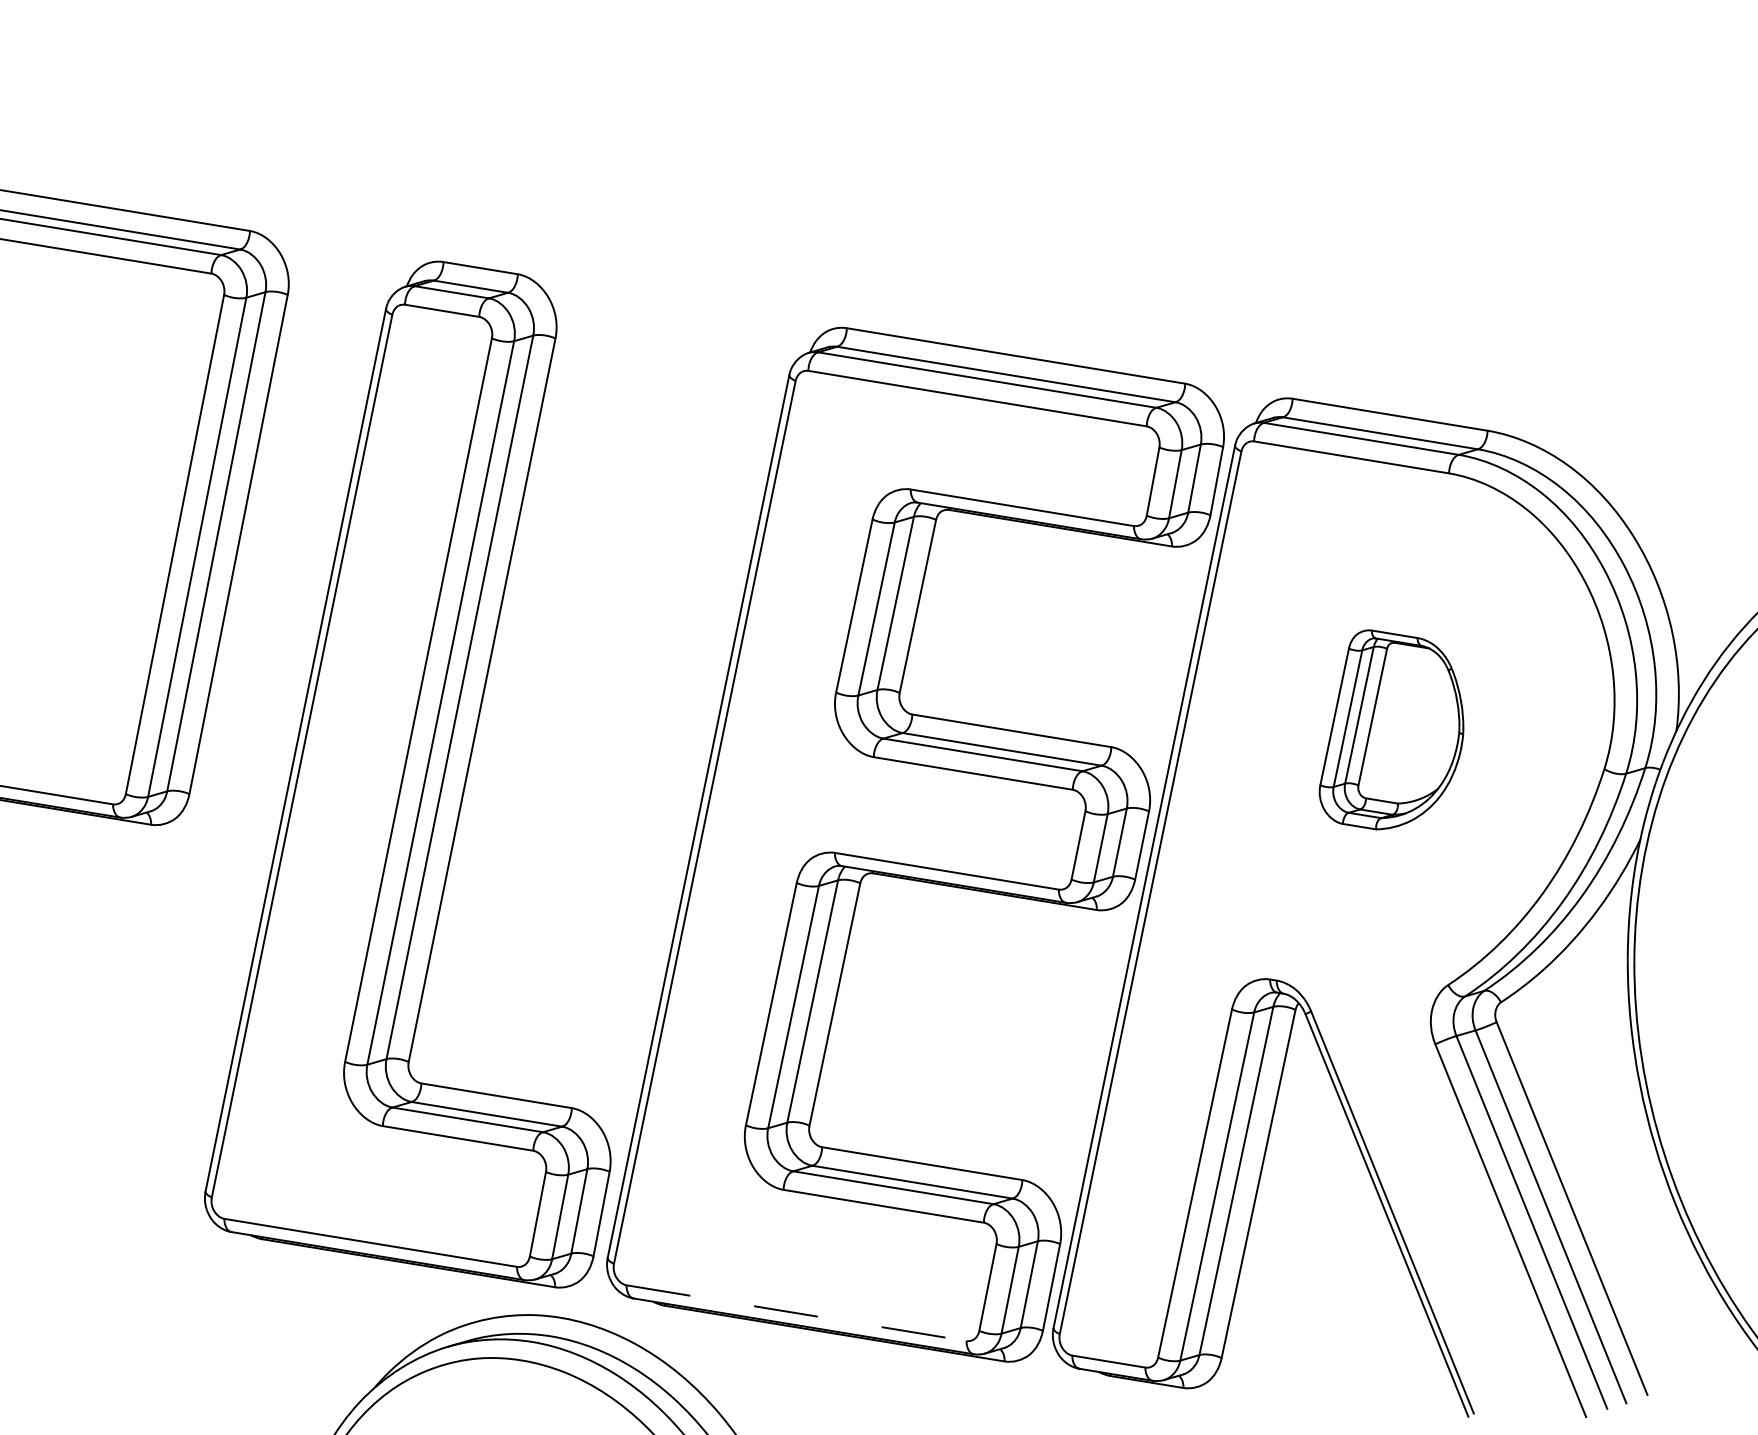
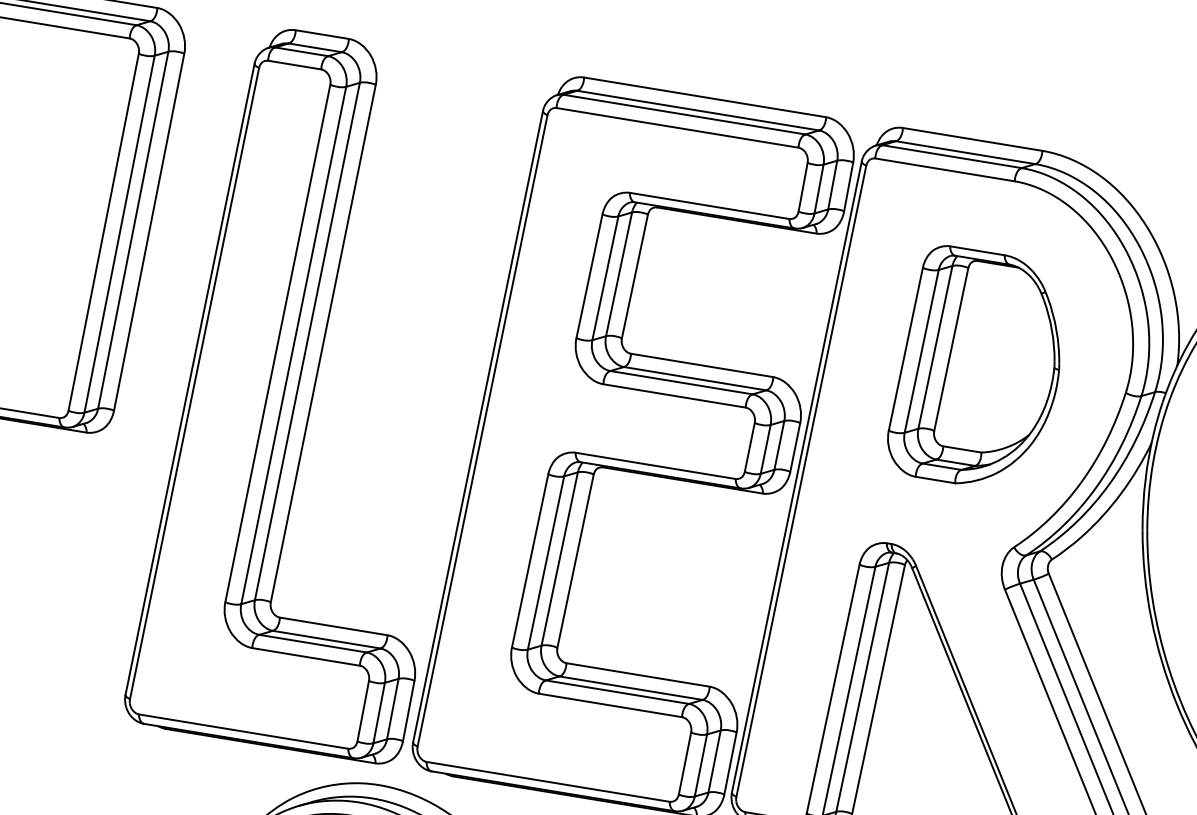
part: (1391, 729) -> (973, 364), size x1.67
line: (797, 1313) -> (548, 782), dashed -> solid

